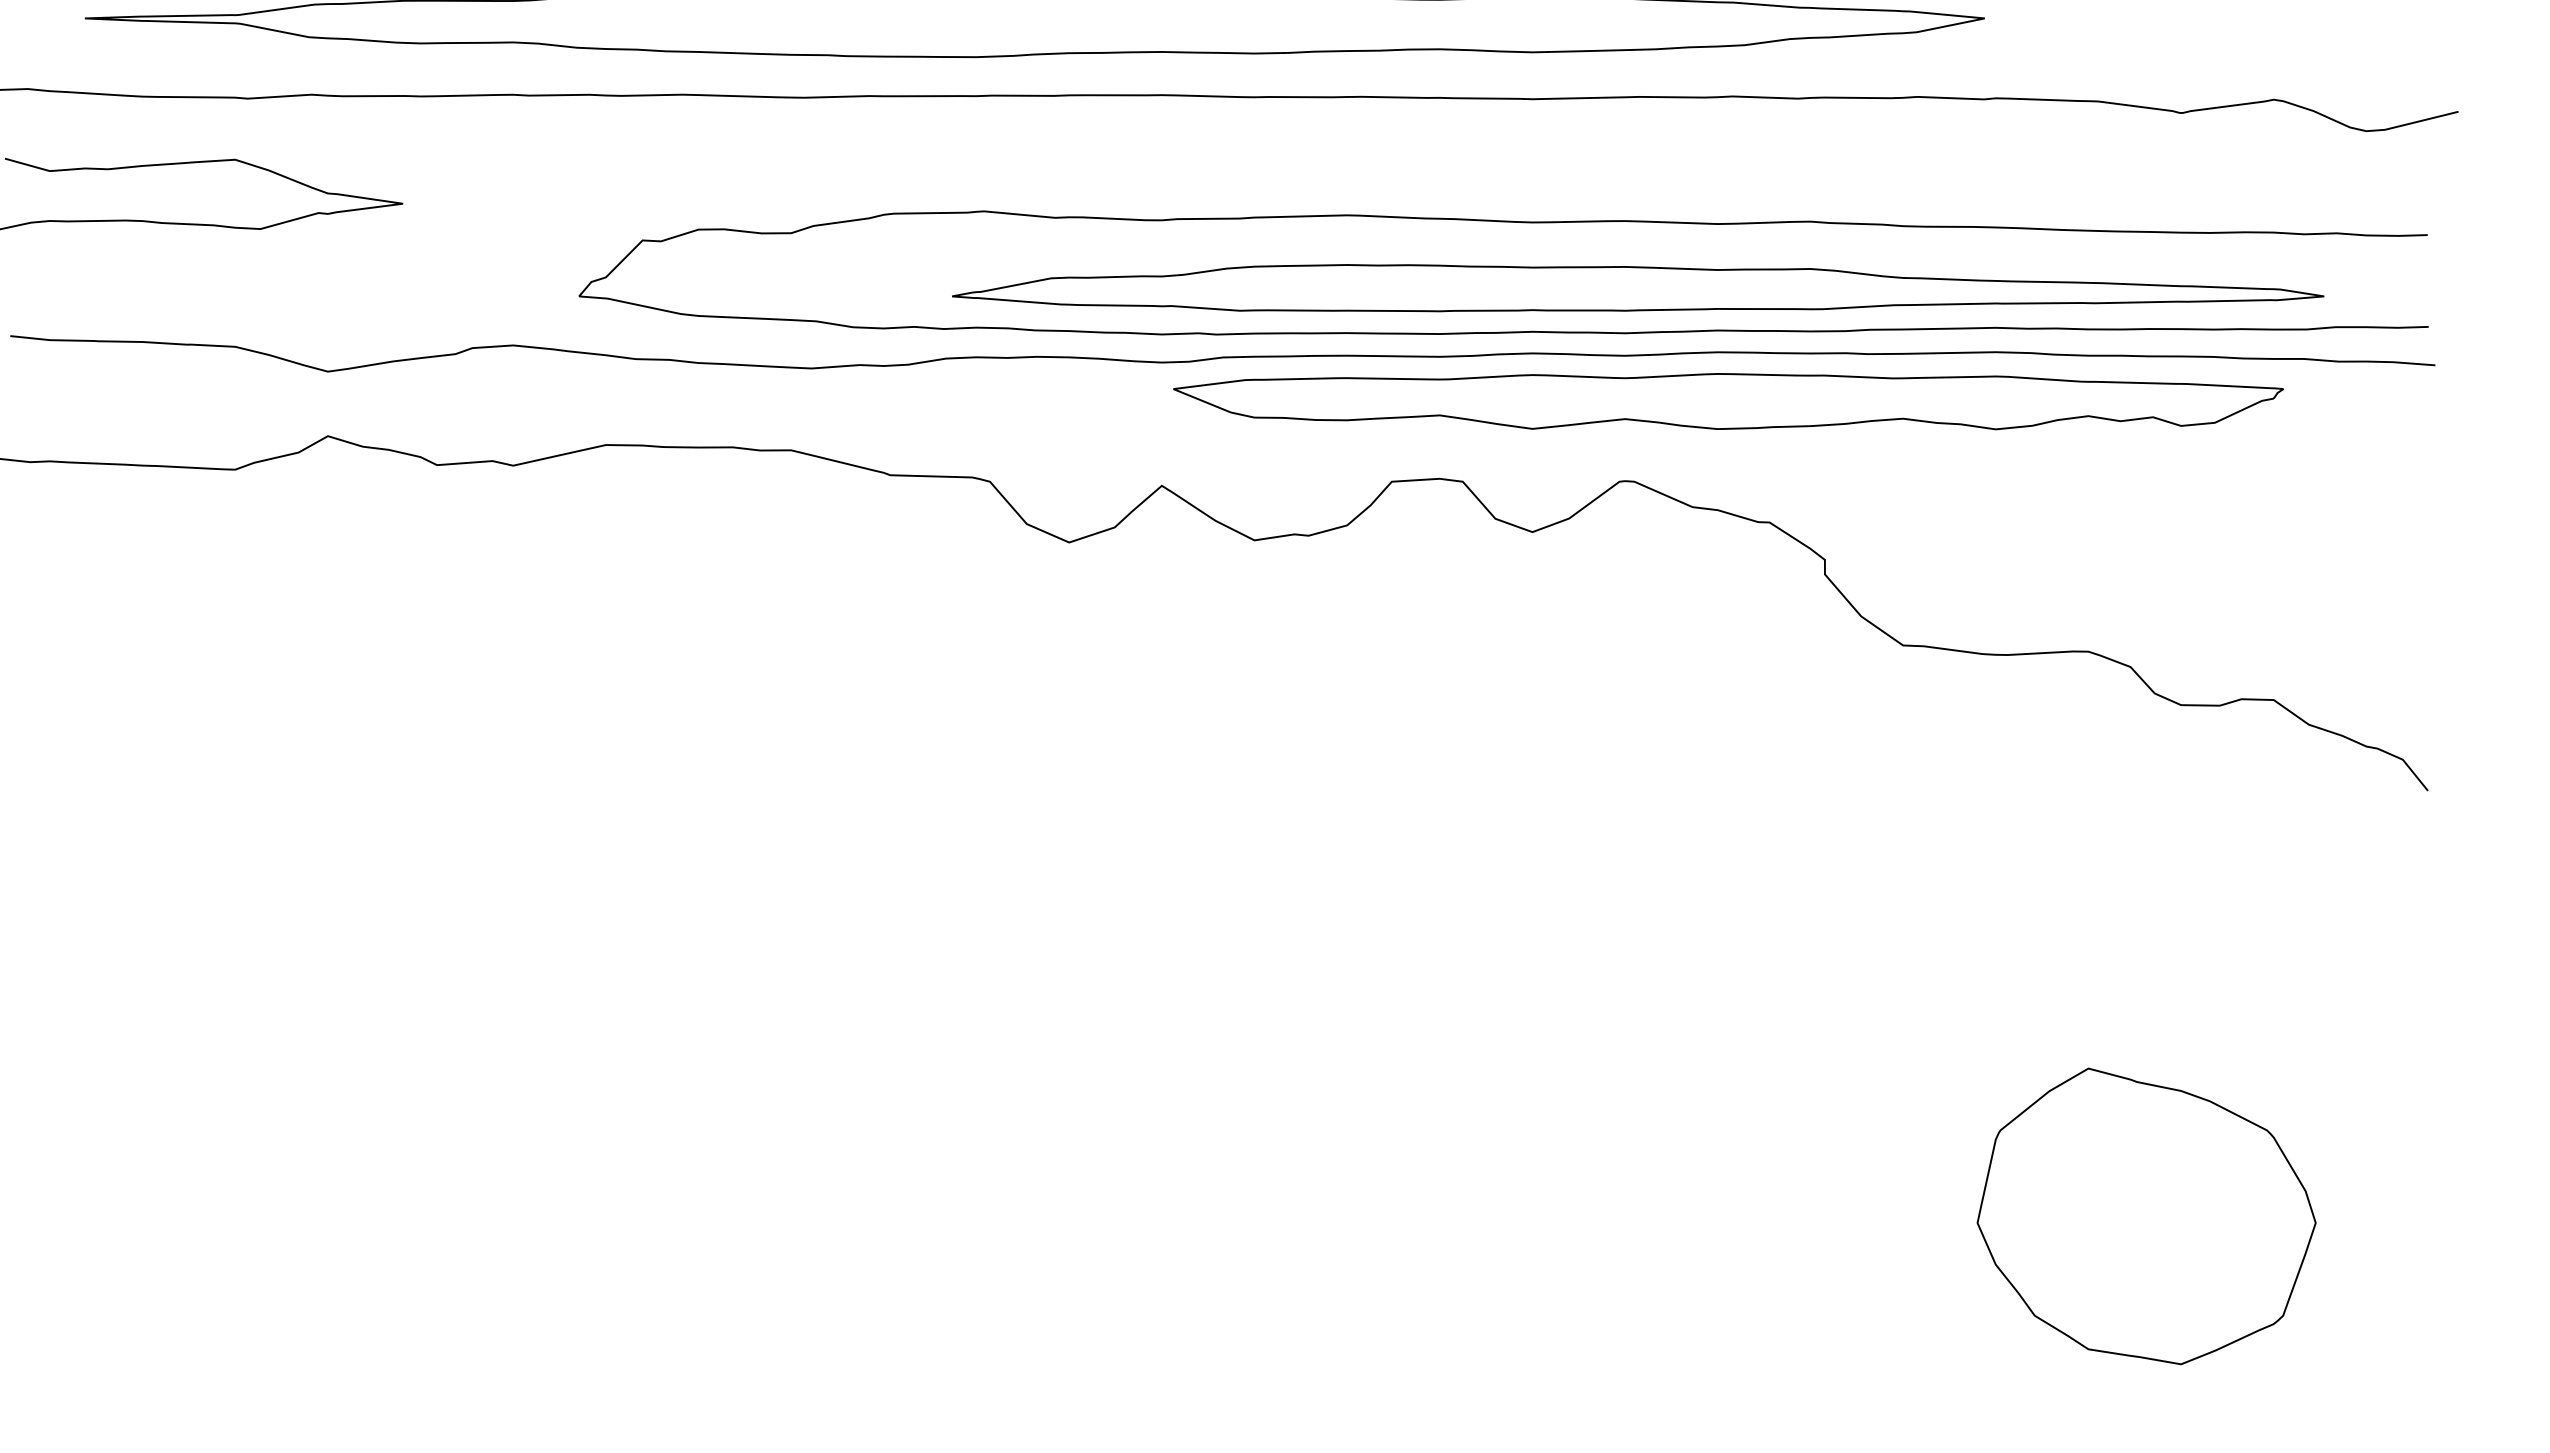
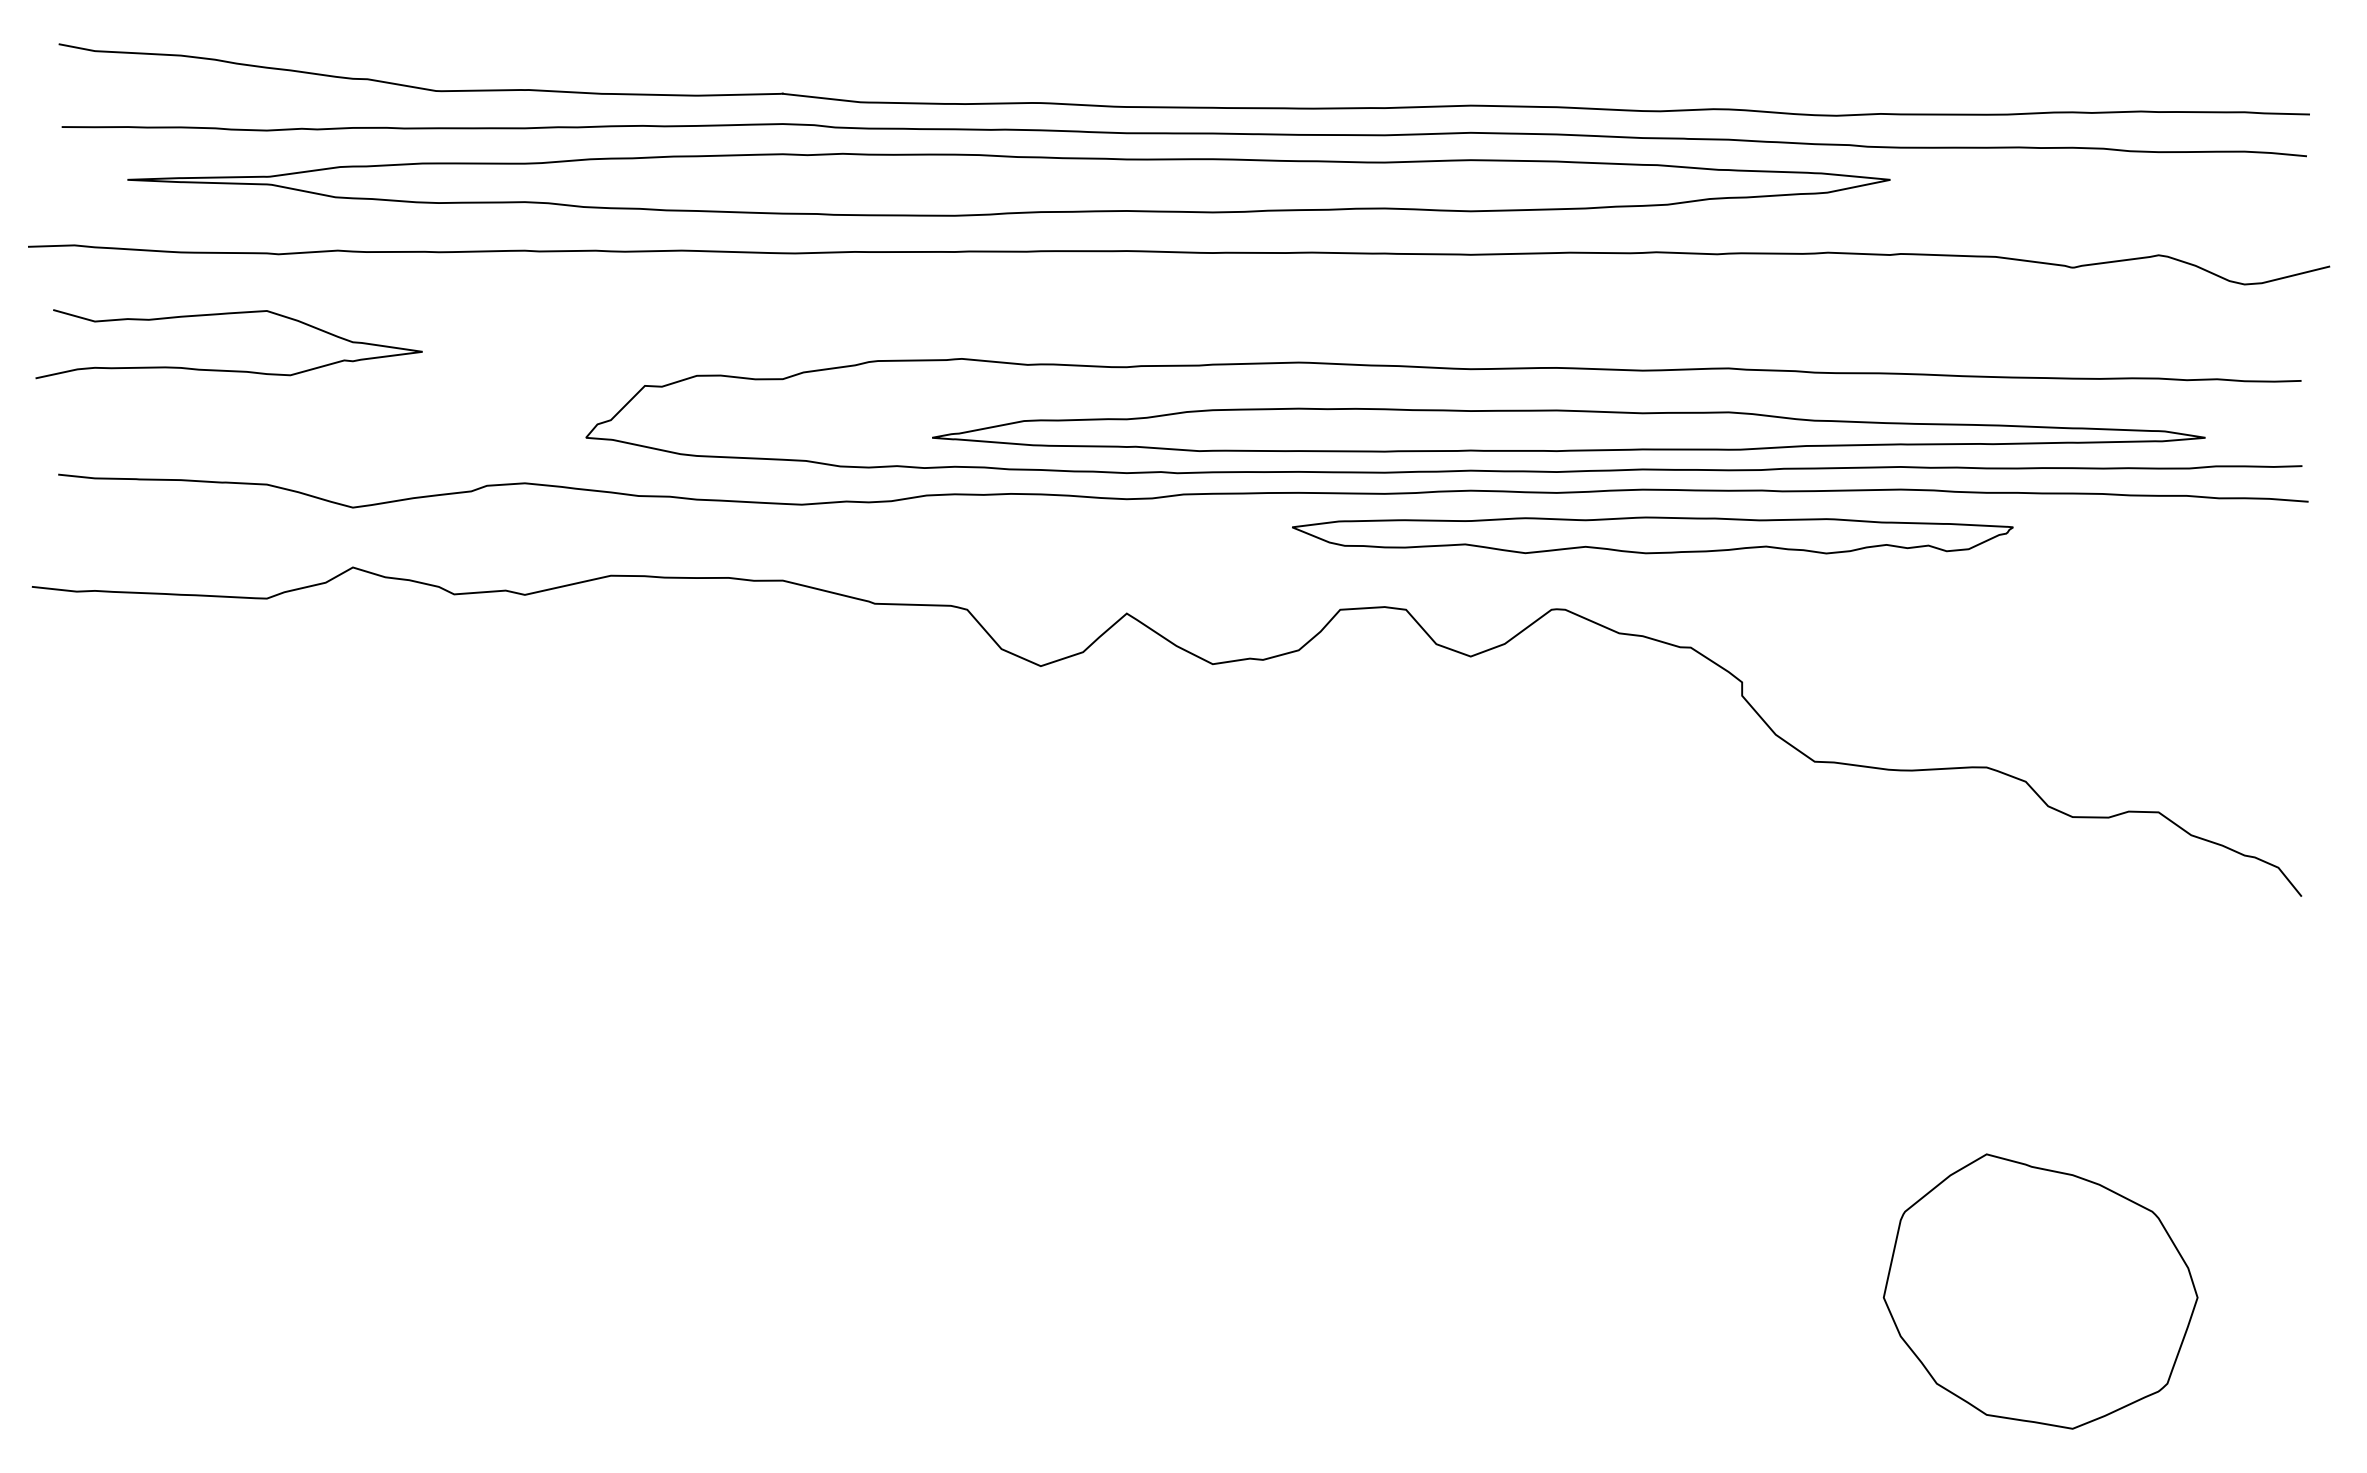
part: (1728, 401) -> (1652, 535), size x0.7

